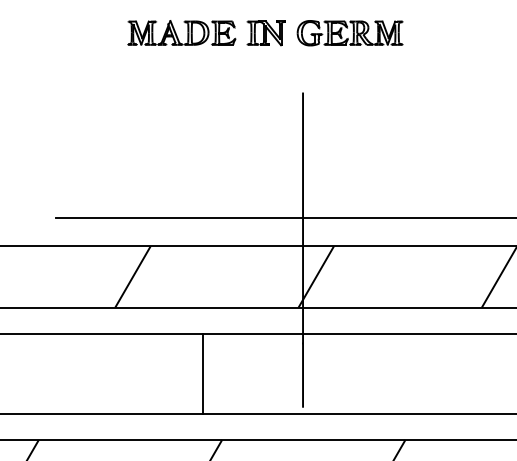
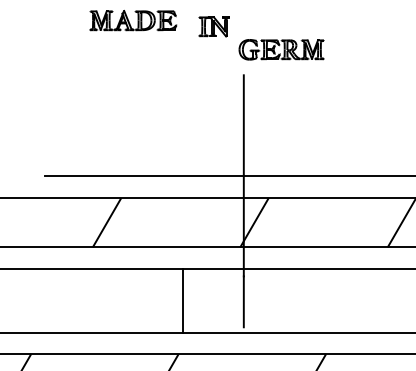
part: (182, 32) -> (133, 20), moved
part: (349, 32) -> (281, 49), moved
line: (203, 373) -> (183, 300), moved

